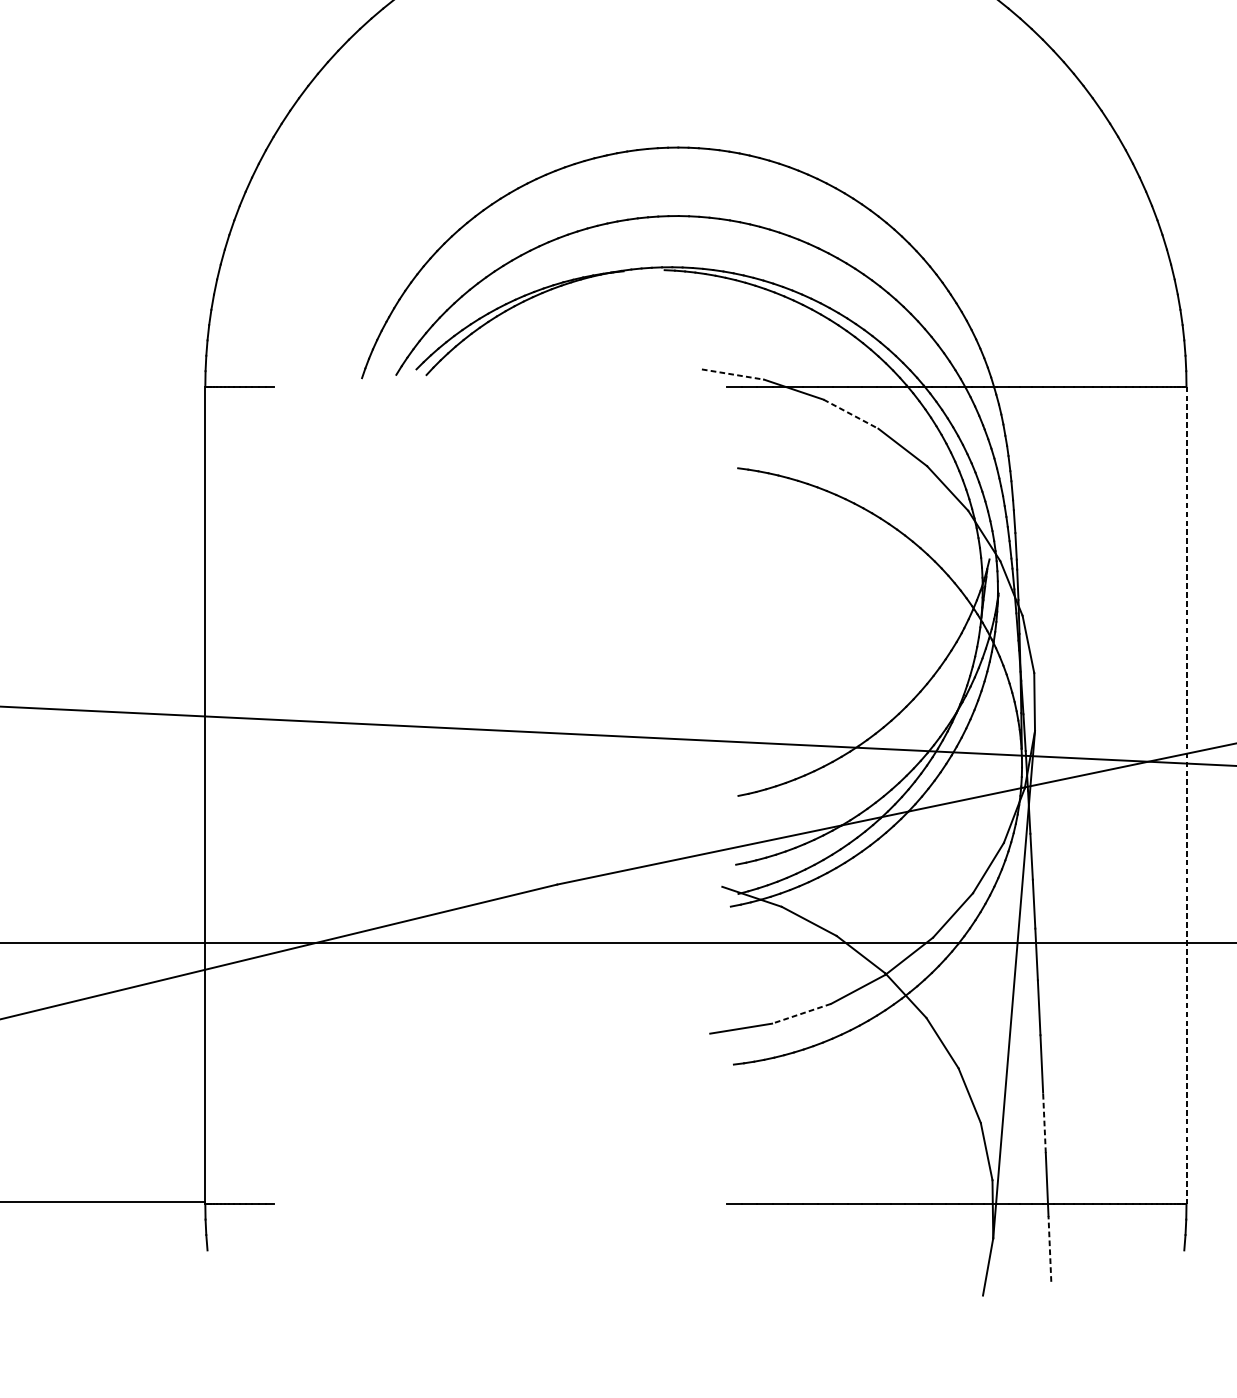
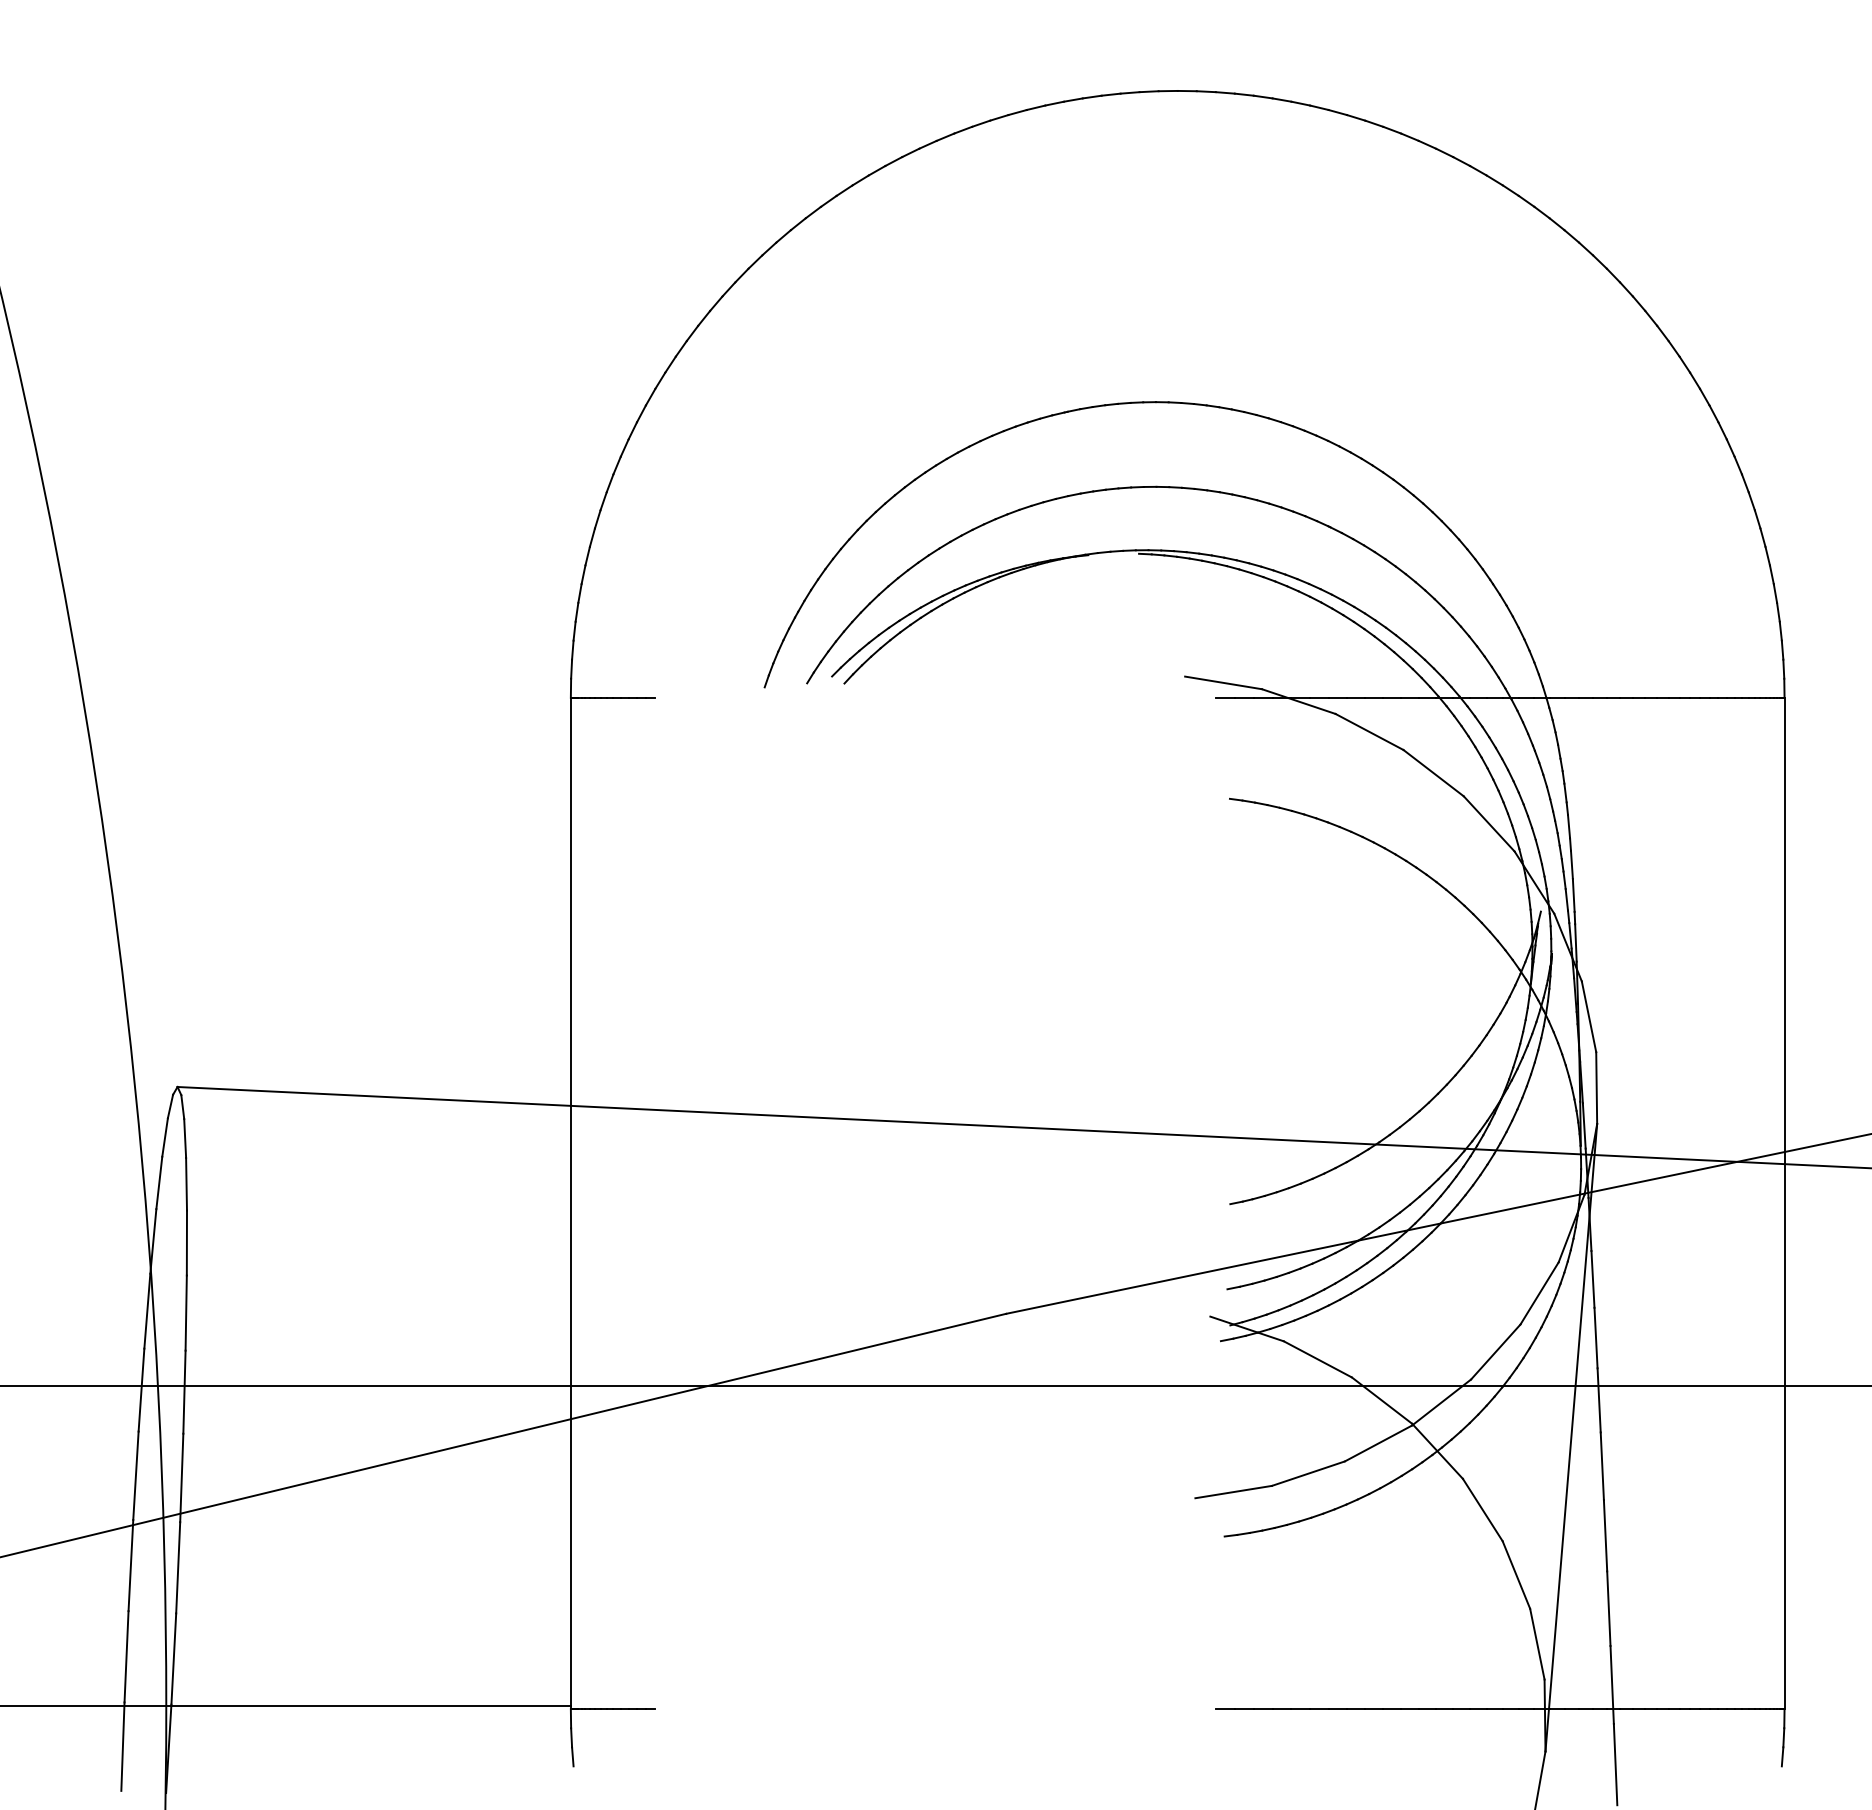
line: (732, 374) -> (1223, 682), dashed -> solid
line: (850, 414) -> (1369, 732), dashed -> solid
line: (1186, 795) -> (1784, 1203), dashed -> solid
line: (800, 1013) -> (1307, 1473), dashed -> solid
line: (1044, 1122) -> (1608, 1608), dashed -> solid
line: (1049, 1248) -> (1615, 1764), dashed -> solid

